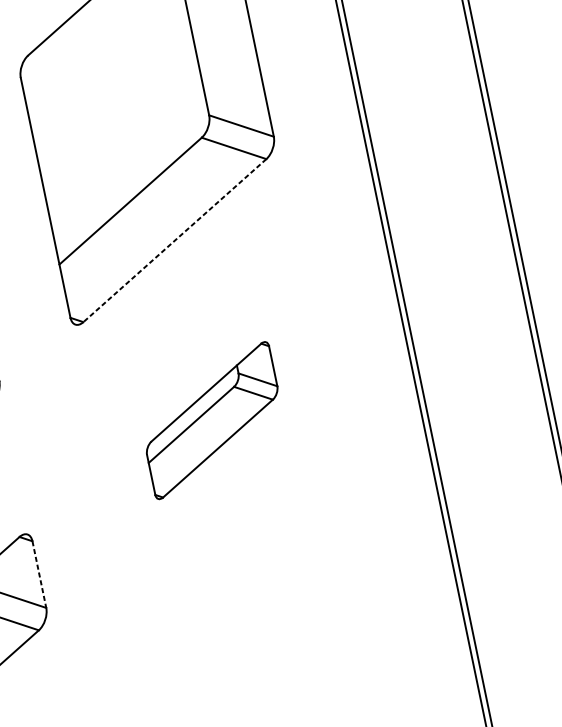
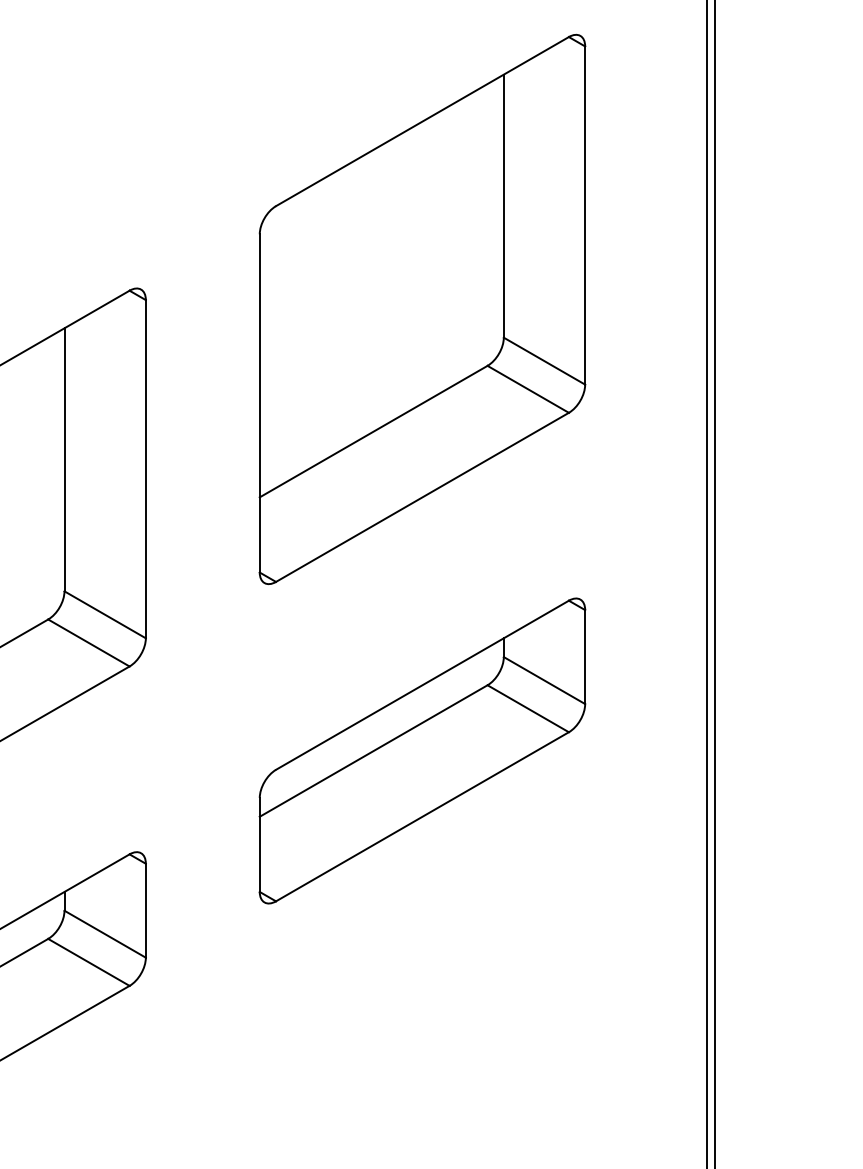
line: (174, 240) -> (422, 497), dashed -> solid
part: (212, 420) -> (422, 750), size x1.67
line: (39, 574) -> (145, 910), dashed -> solid

